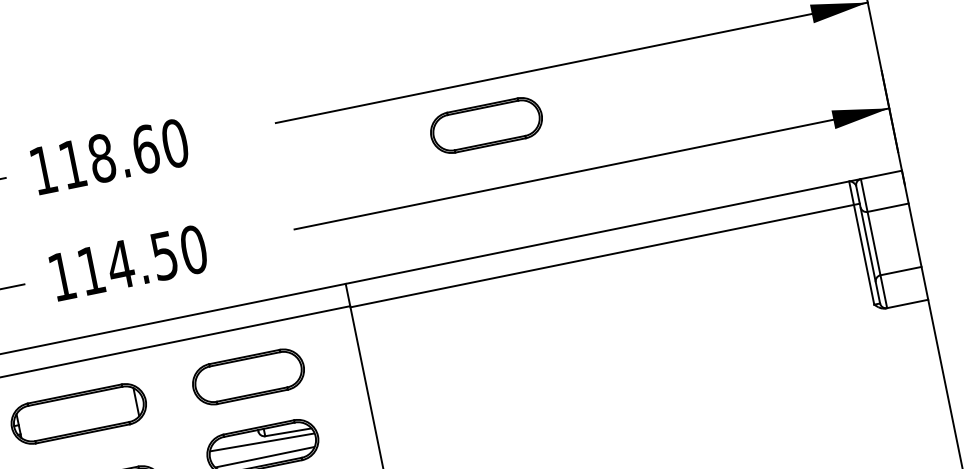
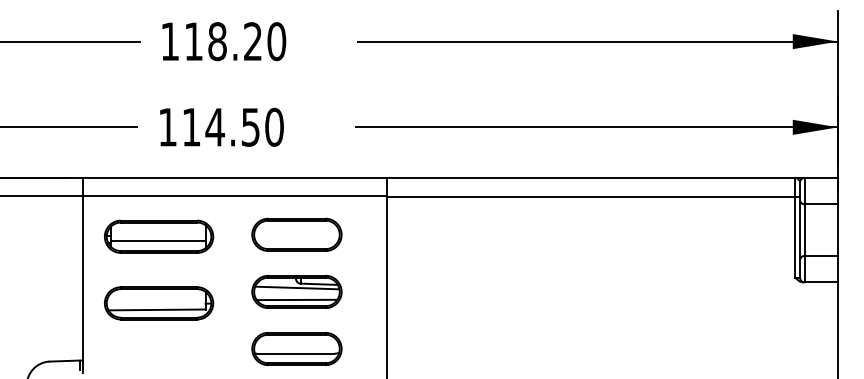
part: (485, 125) -> (521, 76), removed
text: (146, 149) -> (253, 41), 118.60 -> 118.20
line: (77, 418) -> (157, 240), added

